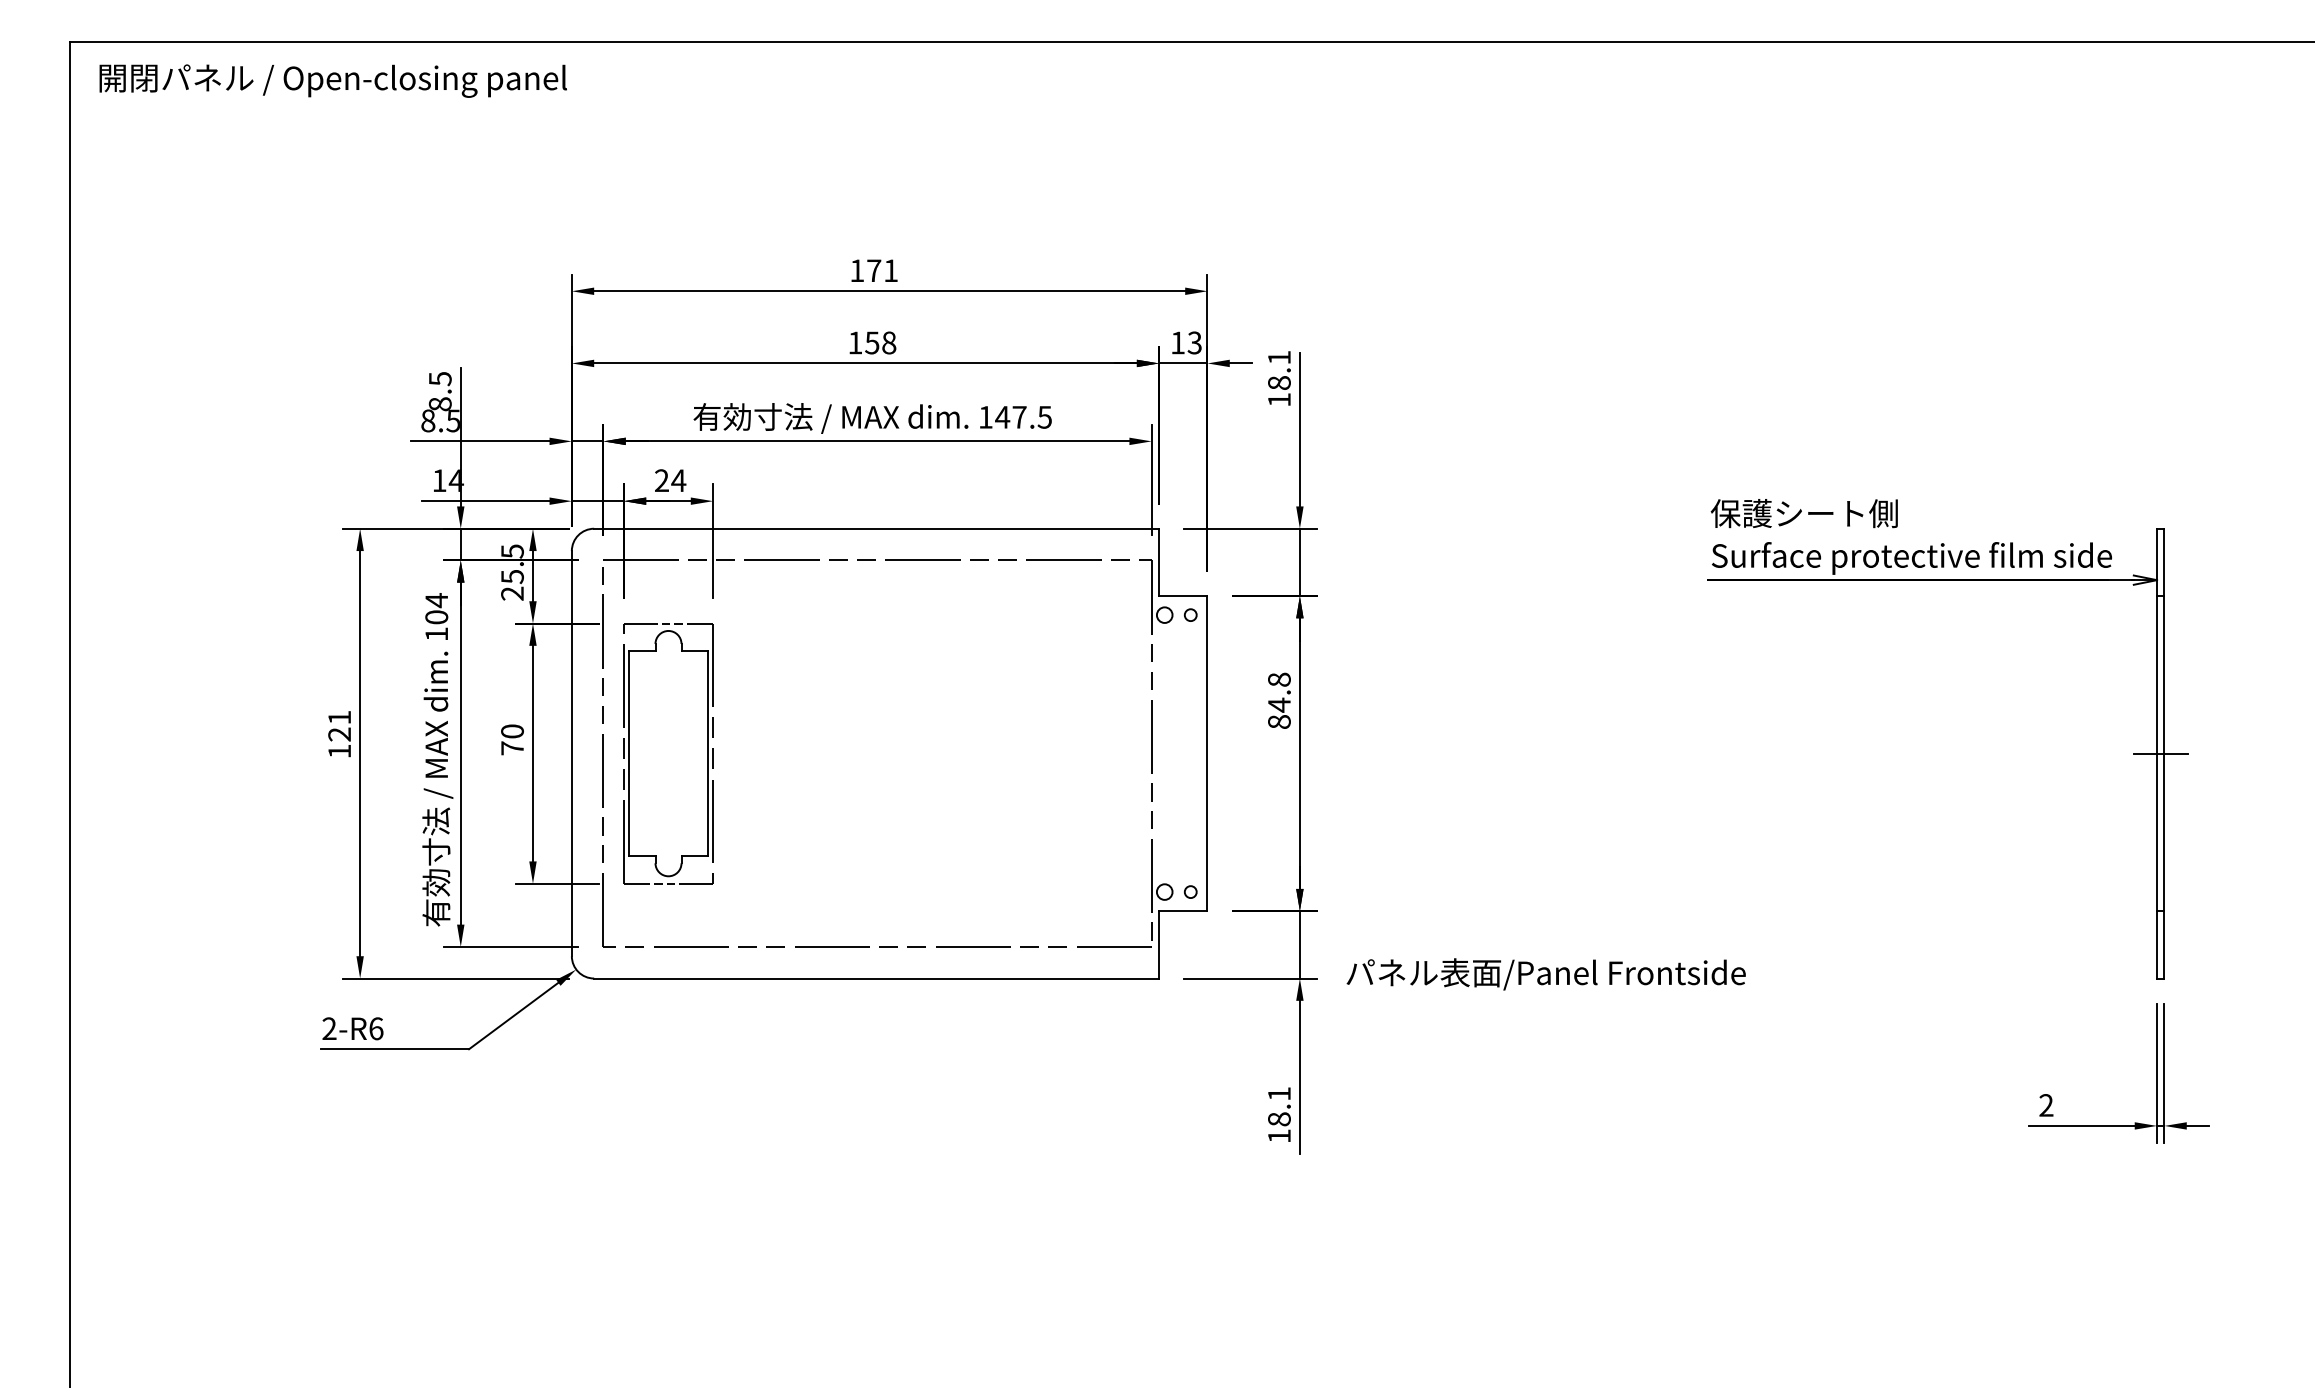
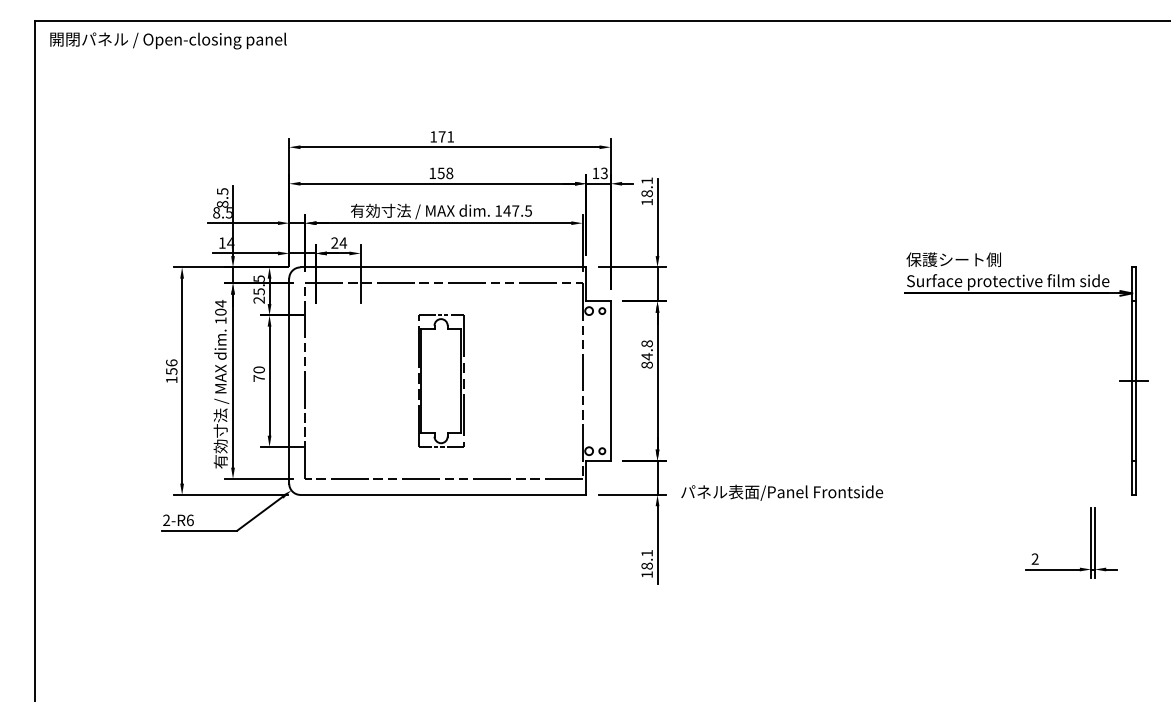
part: (1948, 580) -> (1026, 293), moved
text: (339, 724) -> (171, 366), 121 -> 156
part: (669, 752) -> (441, 380), moved

